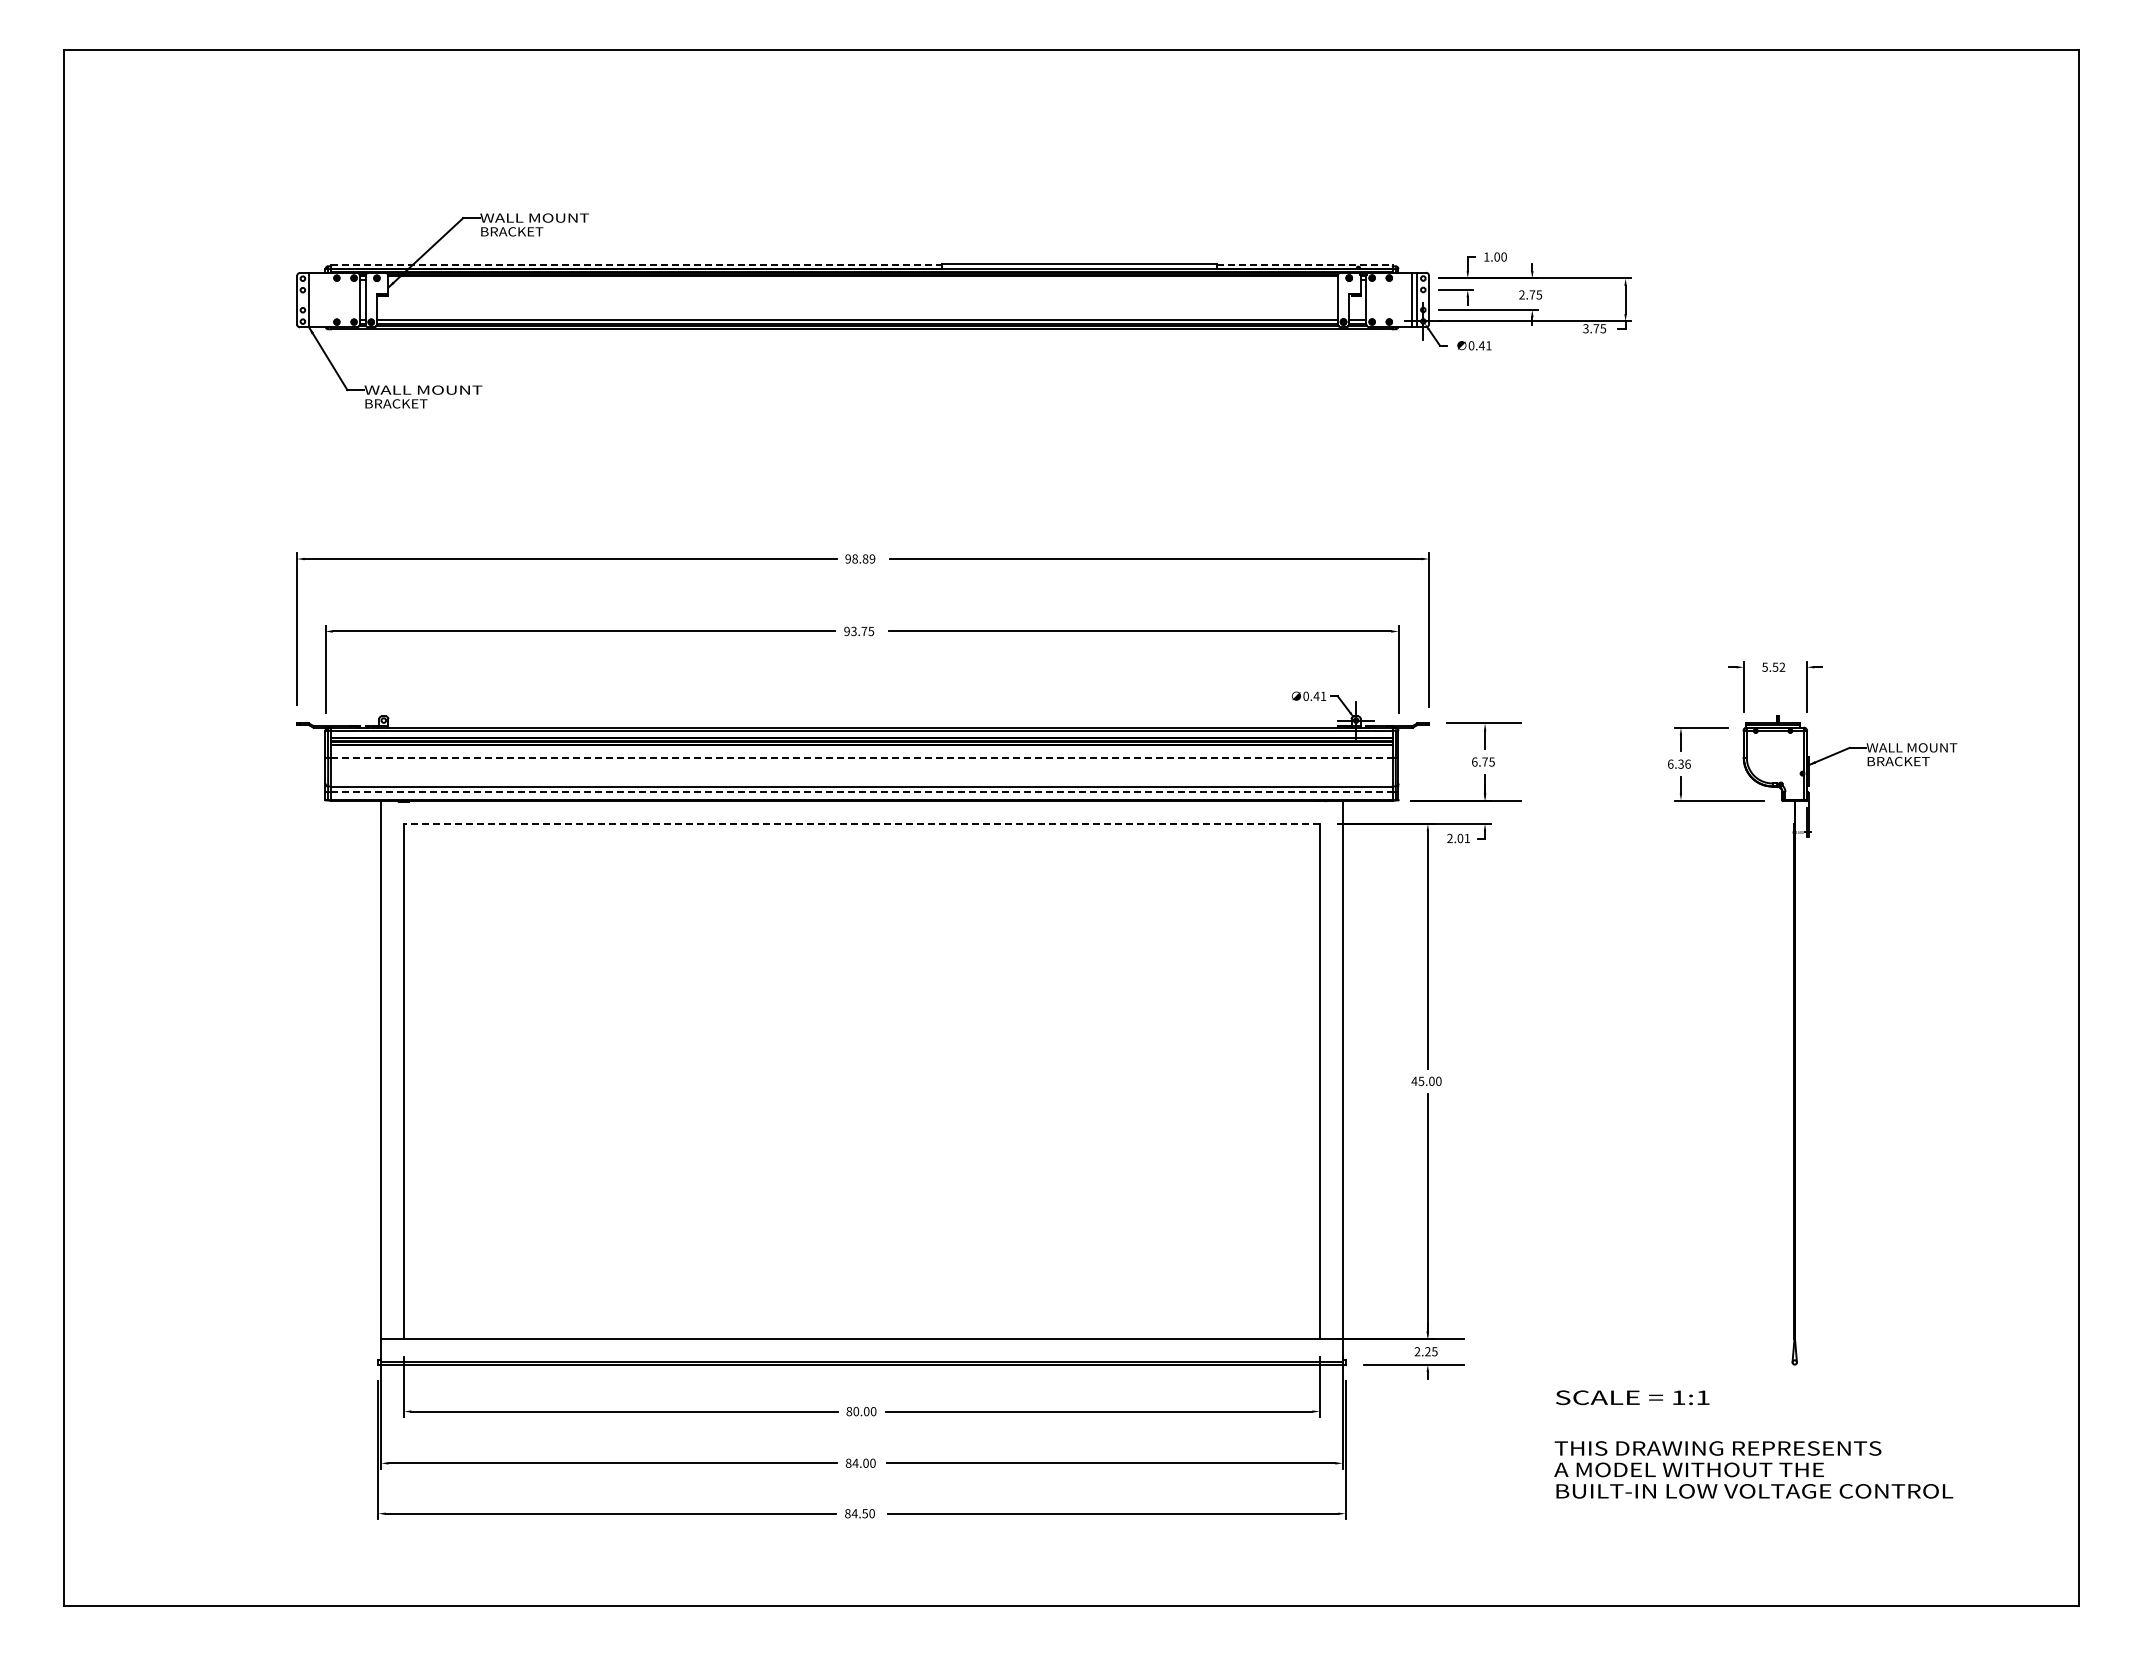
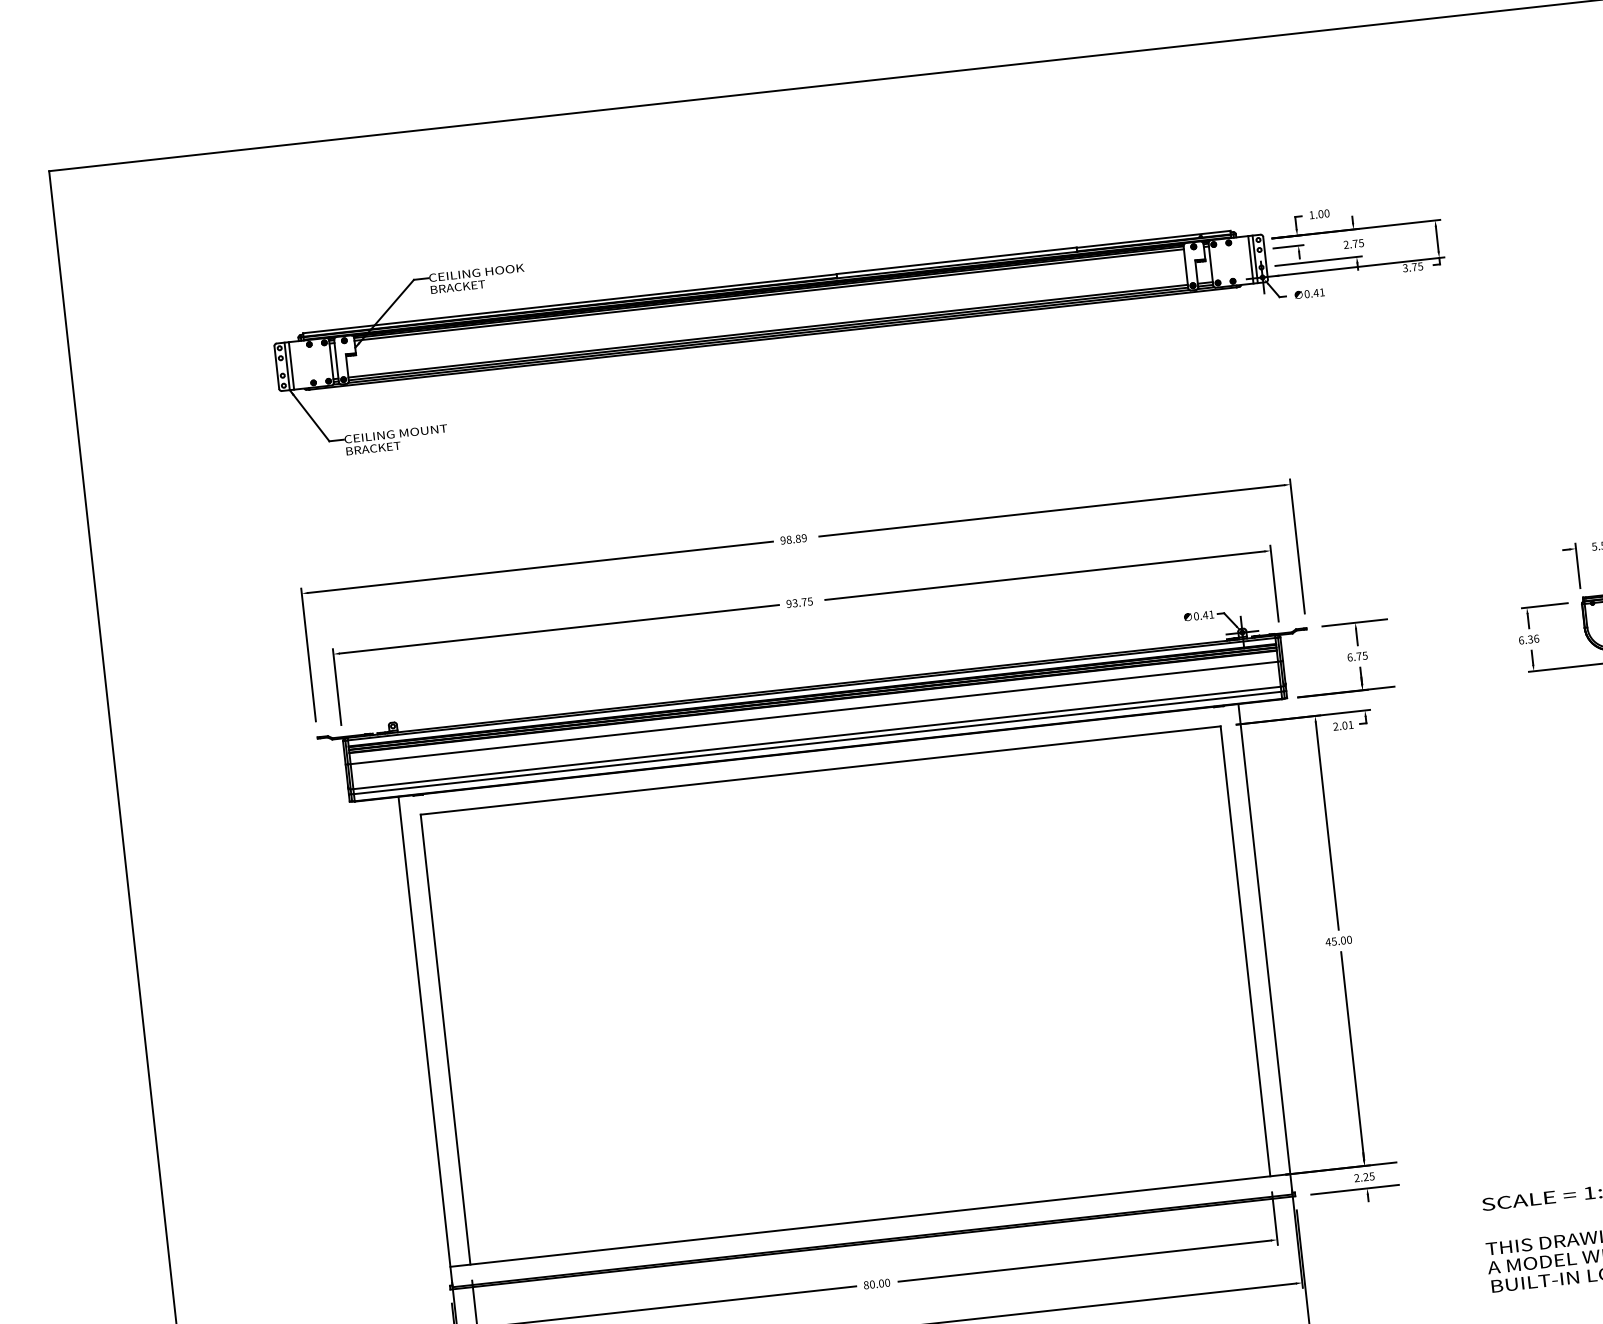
text: (534, 217) -> (476, 272), WALL MOUNT -> CEILING HOOK
line: (637, 264) -> (570, 303), dashed -> solid
line: (1304, 264) -> (1153, 239), dashed -> solid
line: (862, 279) -> (768, 294), added
line: (314, 300) -> (291, 366), added
text: (421, 389) -> (394, 433), WALL MOUNT -> CEILING MOUNT
line: (861, 757) -> (813, 712), dashed -> solid
line: (861, 792) -> (817, 743), dashed -> solid
line: (861, 823) -> (820, 770), dashed -> solid

